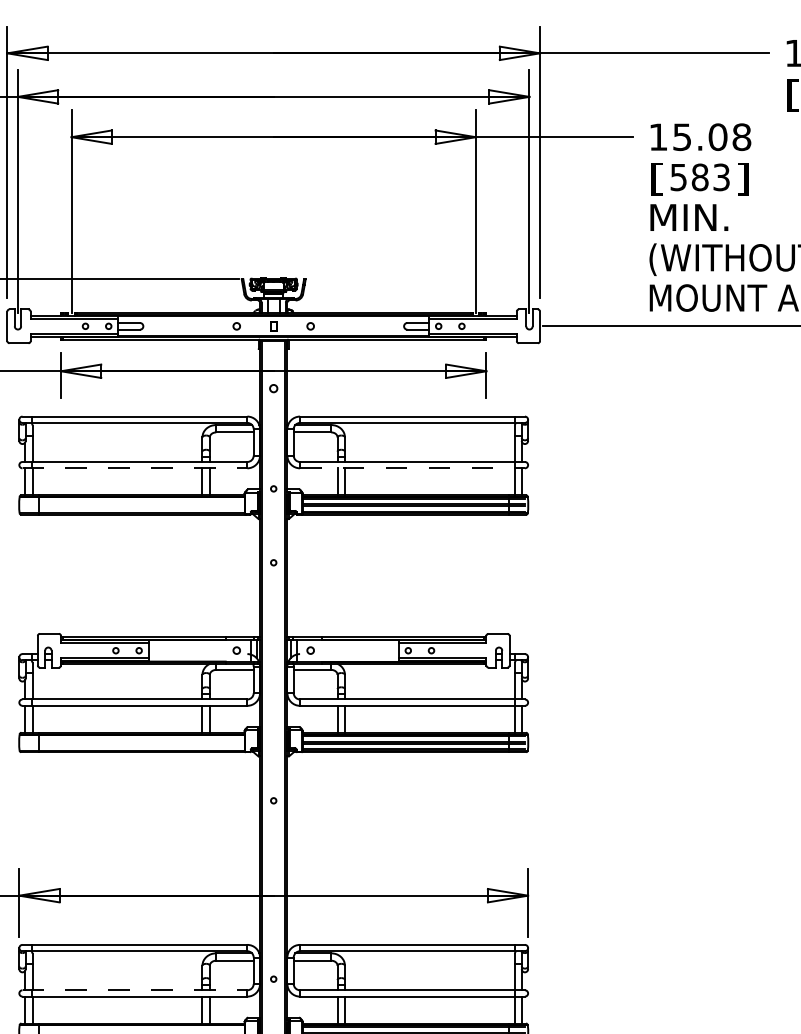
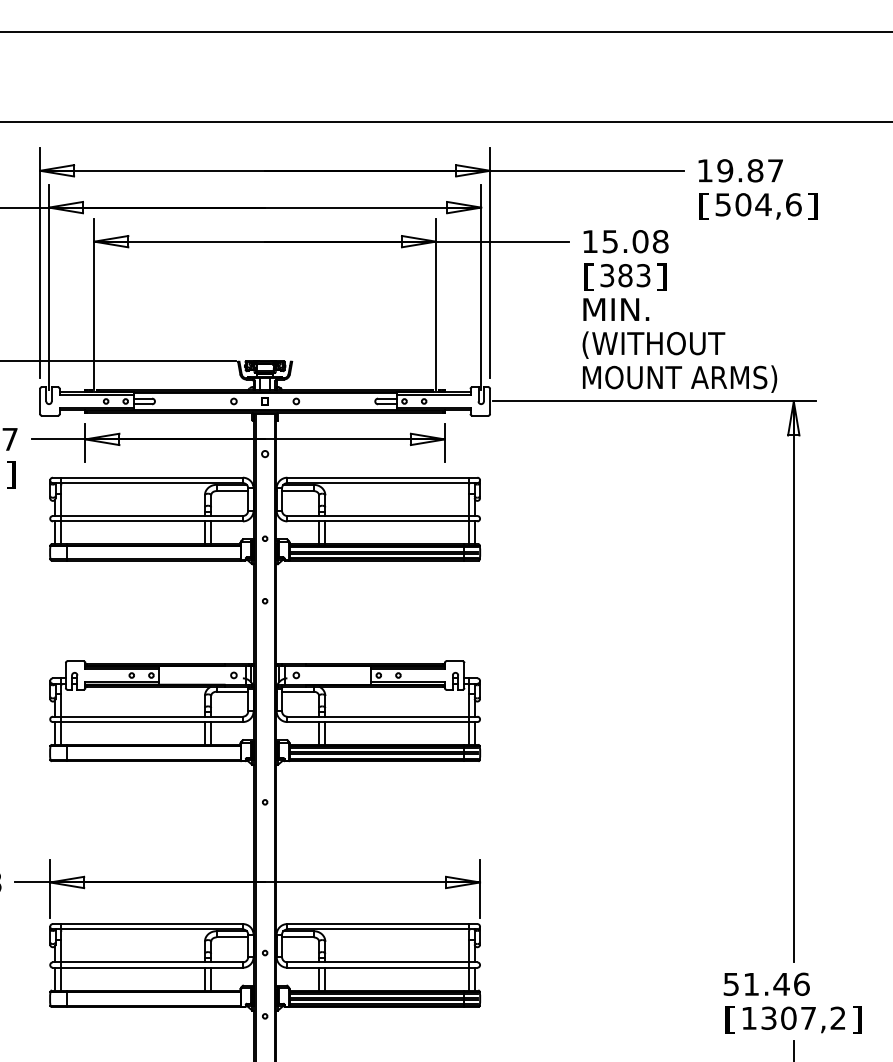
text: (678, 177) -> (607, 275), 583 -> 383
line: (134, 468) -> (147, 521), dashed -> solid
line: (412, 468) -> (382, 521), dashed -> solid
line: (134, 990) -> (147, 962), dashed -> solid

